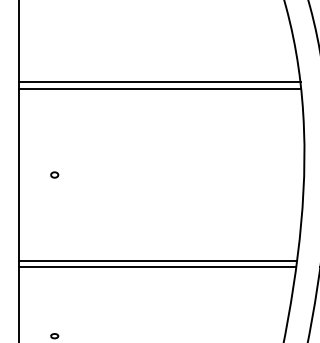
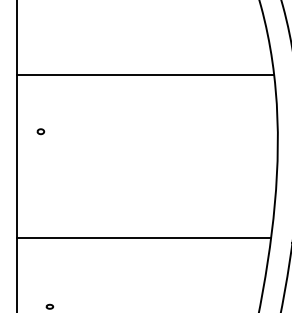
line: (159, 89) -> (145, 81), removed
part: (54, 174) -> (40, 131), moved
line: (157, 266) -> (143, 243), removed

